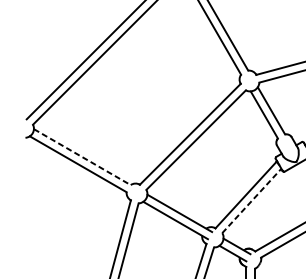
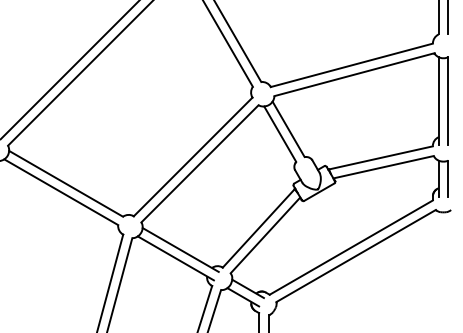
line: (82, 156) -> (66, 183), dashed -> solid
line: (251, 201) -> (265, 235), dashed -> solid

